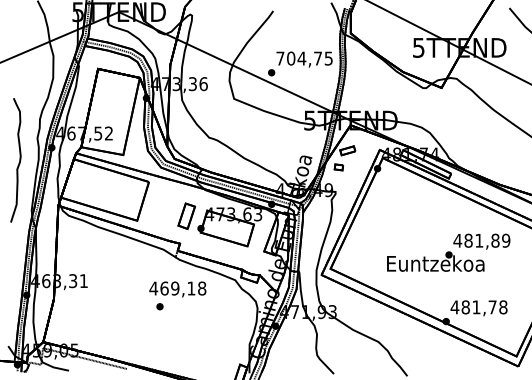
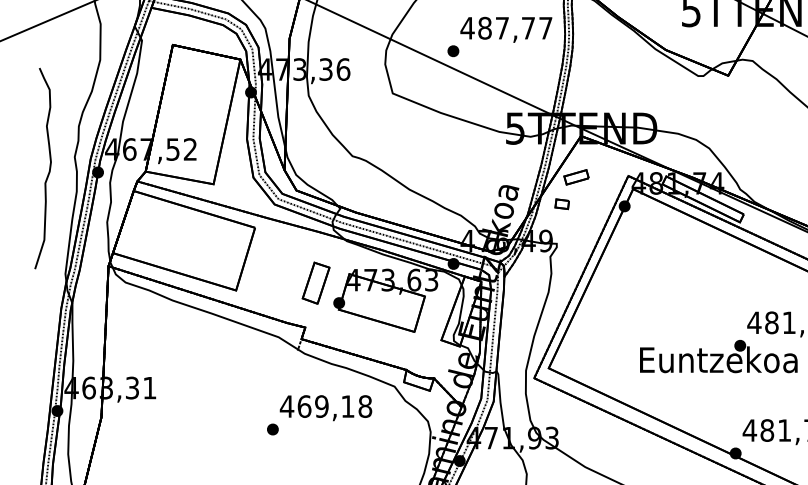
text: (304, 58) -> (506, 28), 704,75 -> 487,77
curve: (18, 162) -> (47, 172), moved
text: (177, 289) -> (325, 408), moved

